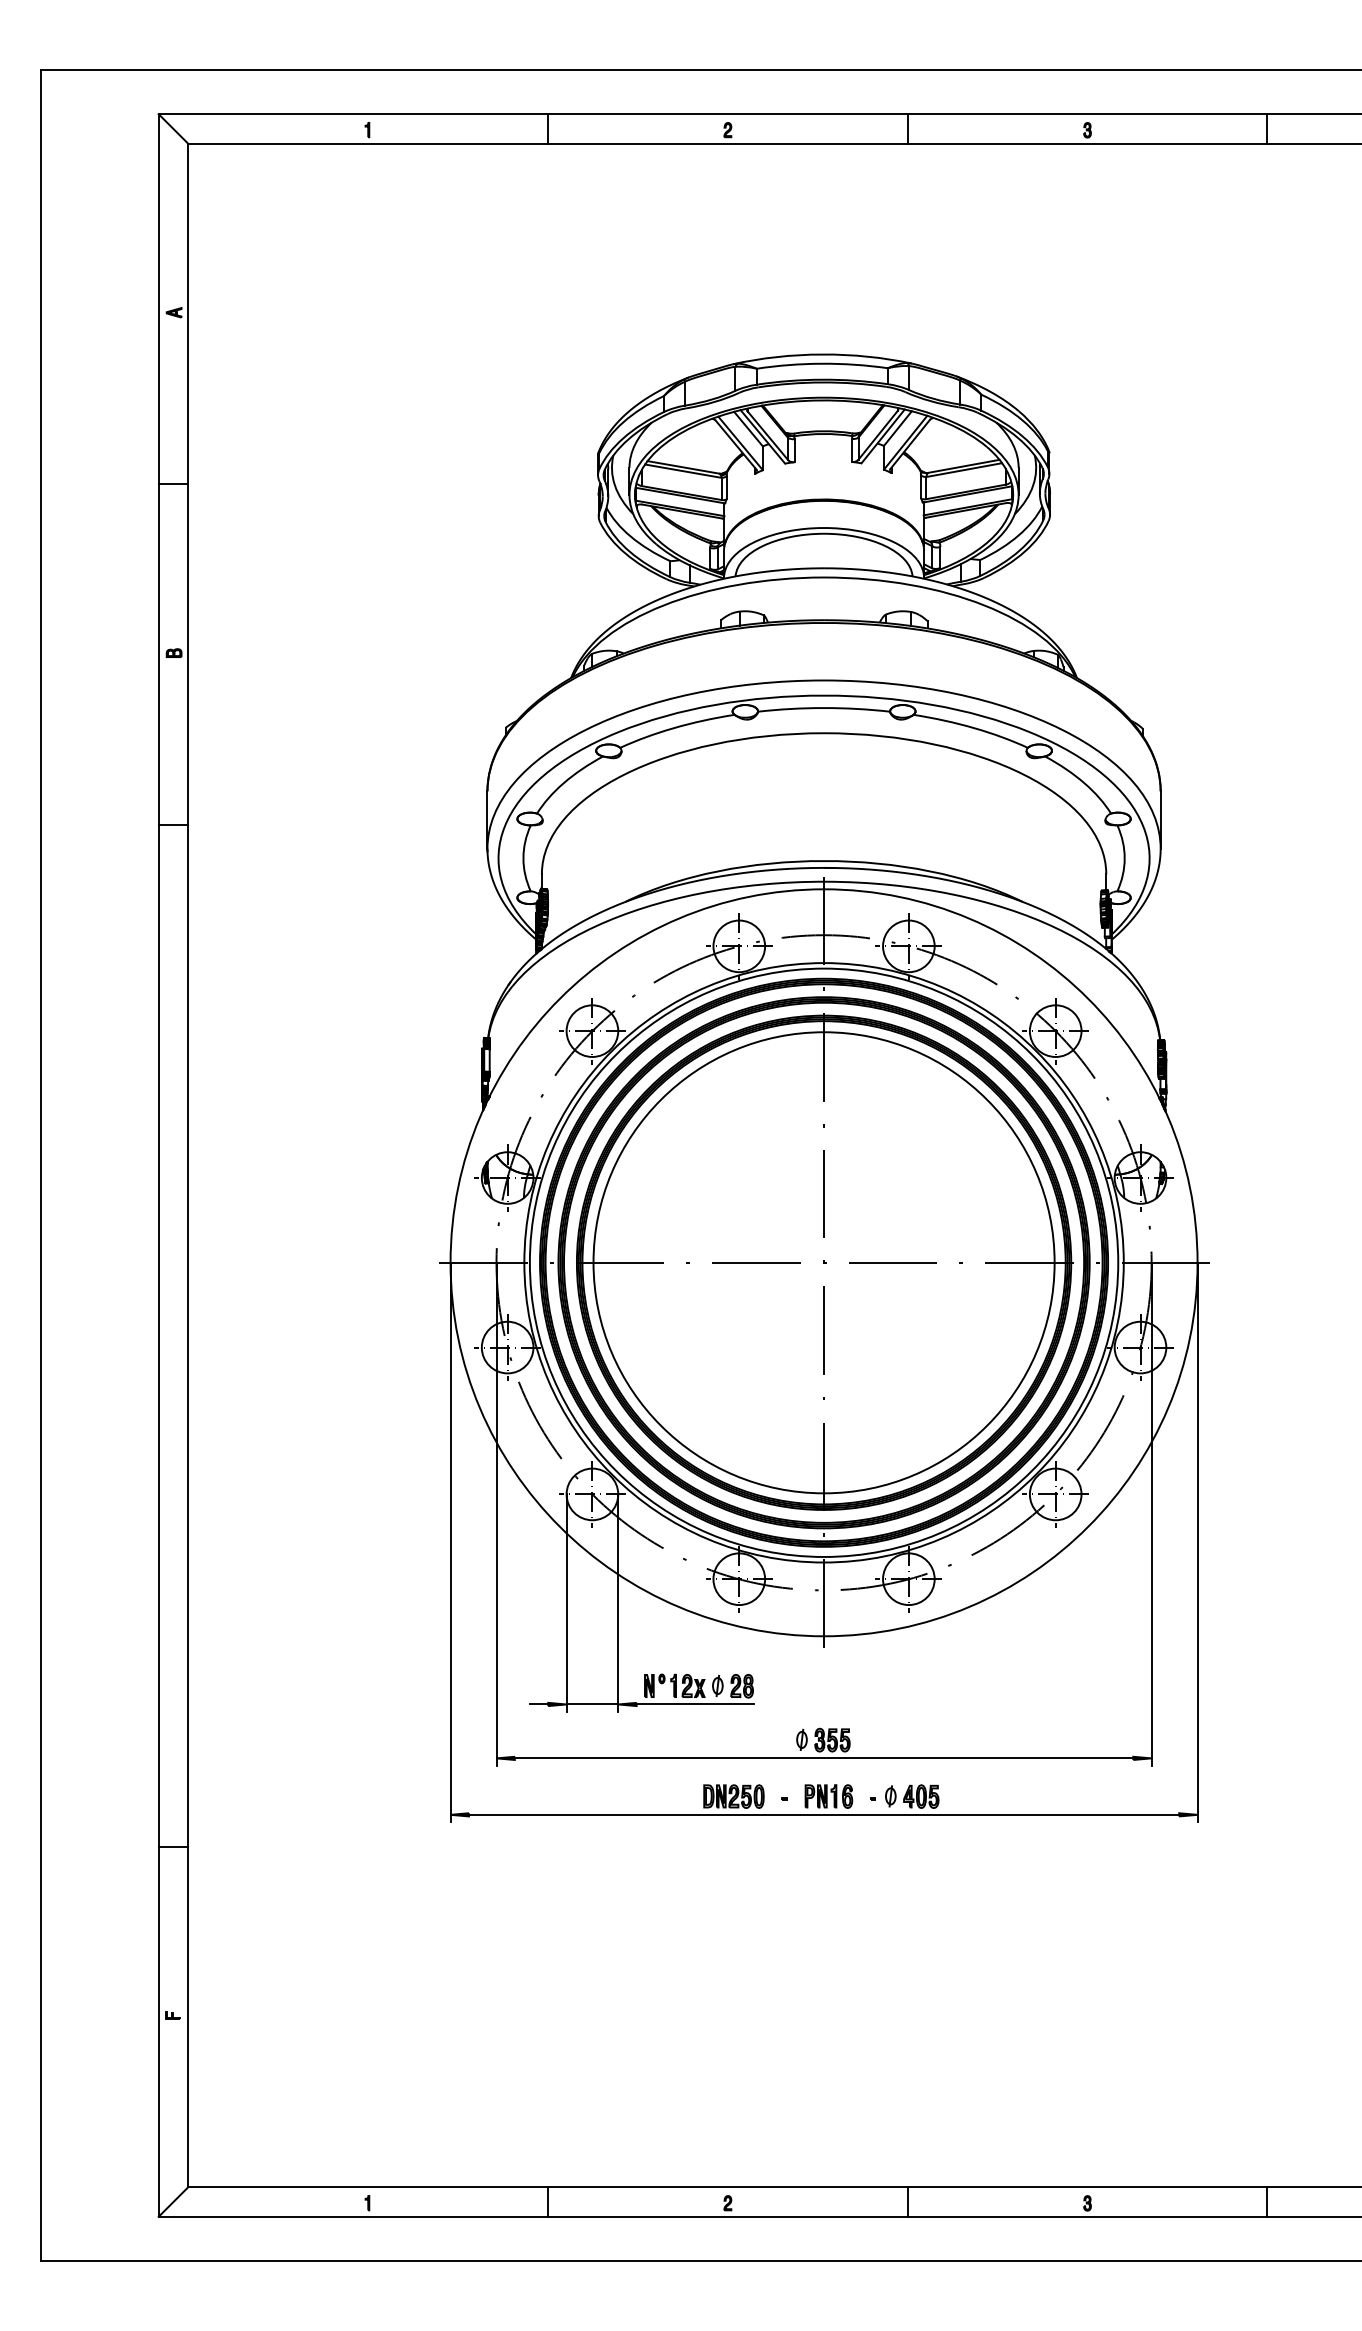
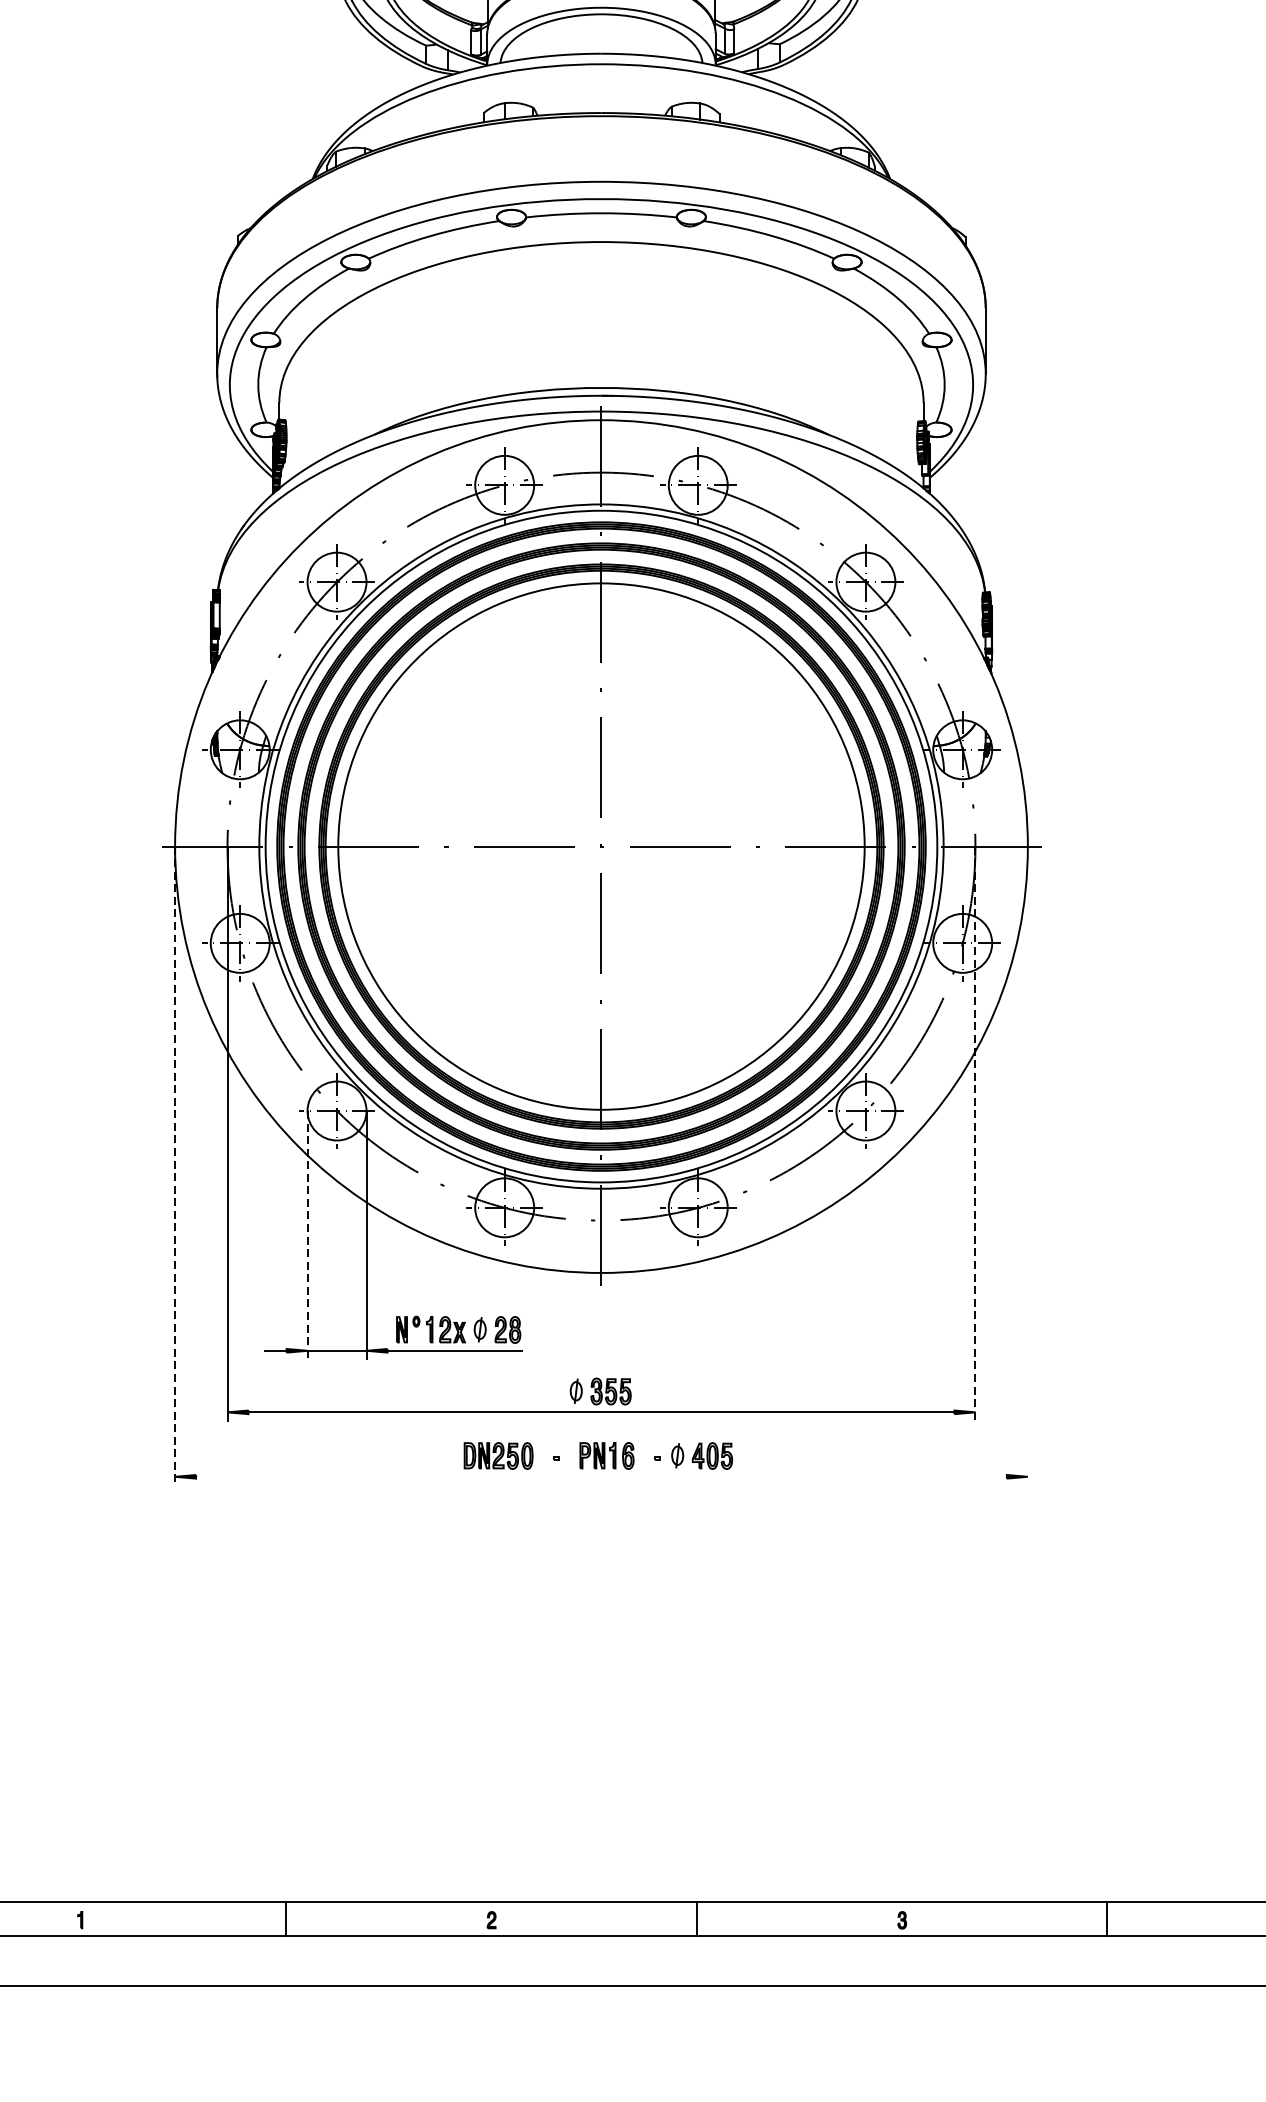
line: (1151, 1514) -> (975, 1133), solid -> dashed
line: (450, 1542) -> (175, 1165), solid -> dashed
line: (1197, 1542) -> (1027, 1165), removed
line: (566, 1603) -> (307, 1235), solid -> dashed
line: (823, 1814) -> (600, 1476), removed

